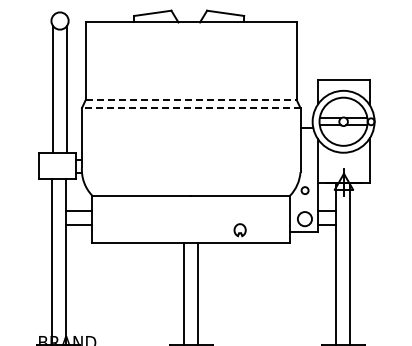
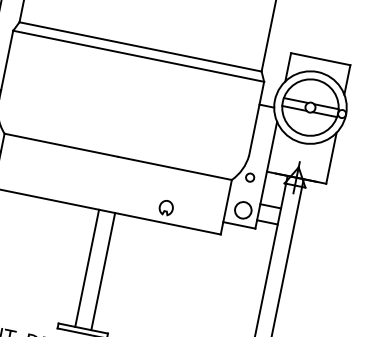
line: (191, 99) -> (141, 46), dashed -> solid
line: (190, 108) -> (137, 56), dashed -> solid

